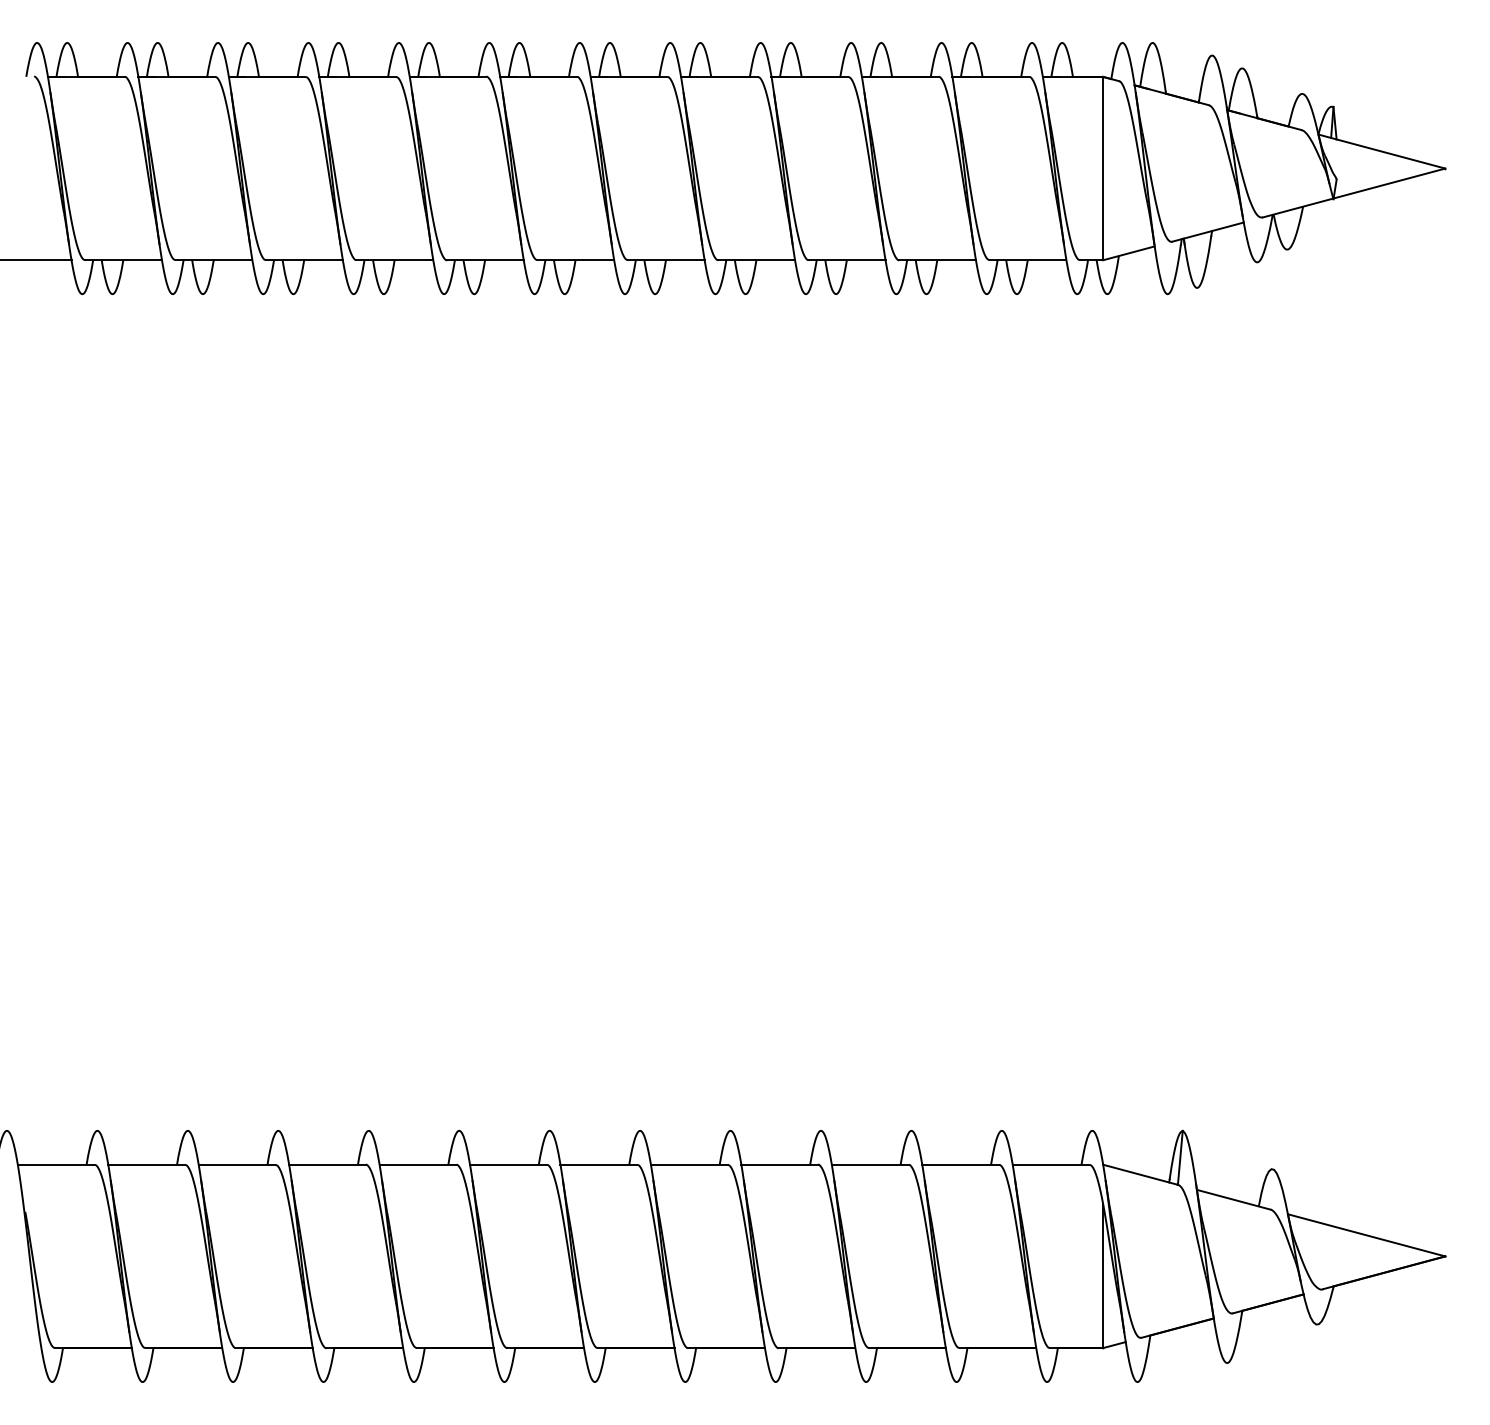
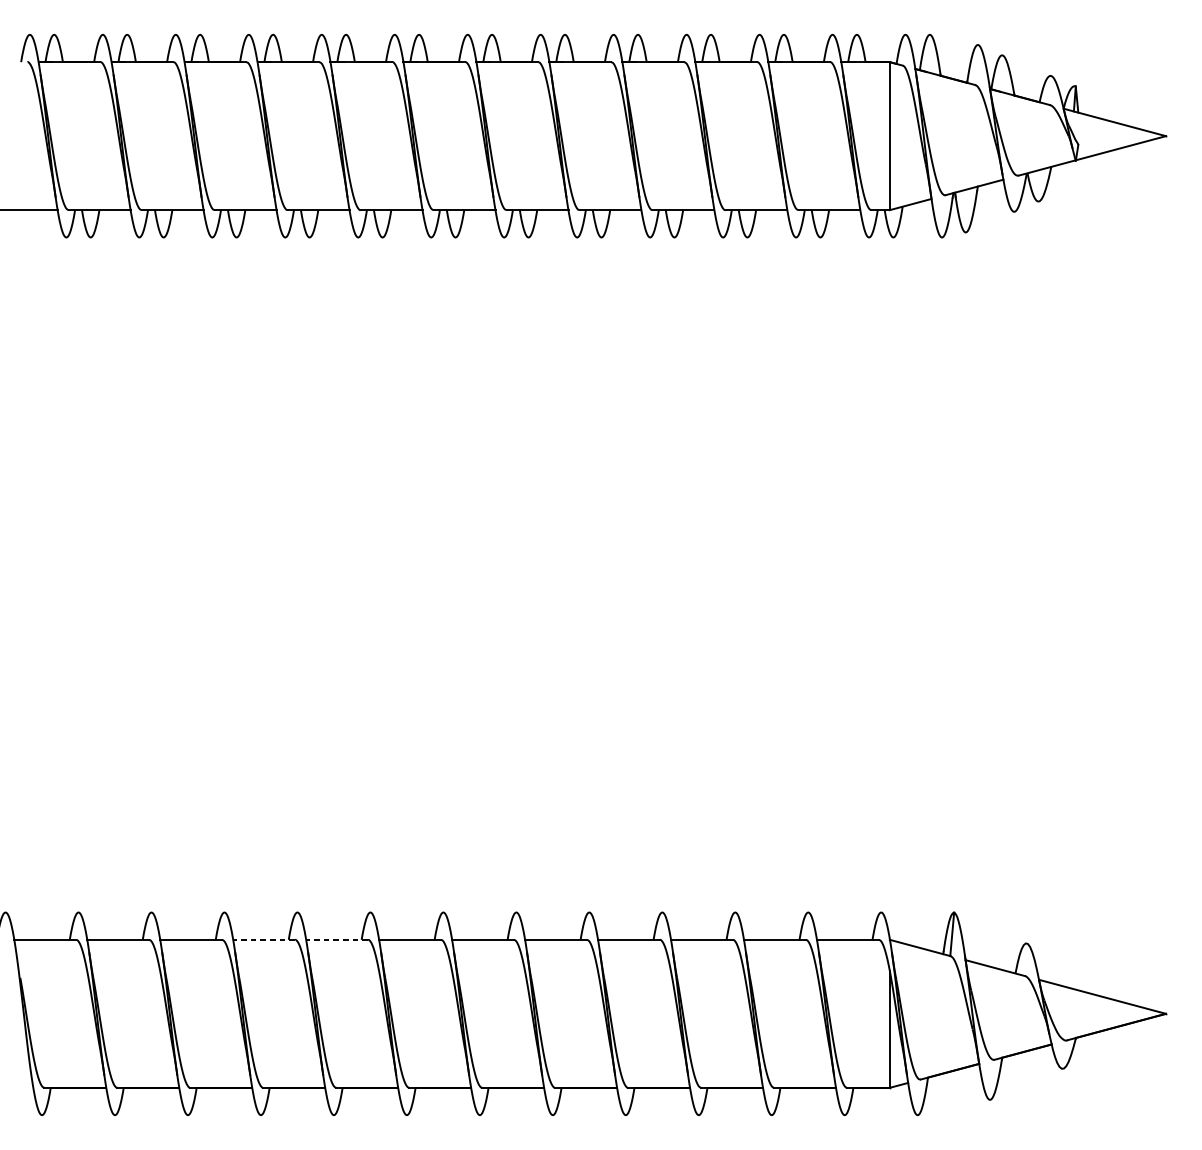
line: (326, 1164) -> (263, 939), solid -> dashed
line: (417, 1164) -> (336, 939), solid -> dashed

